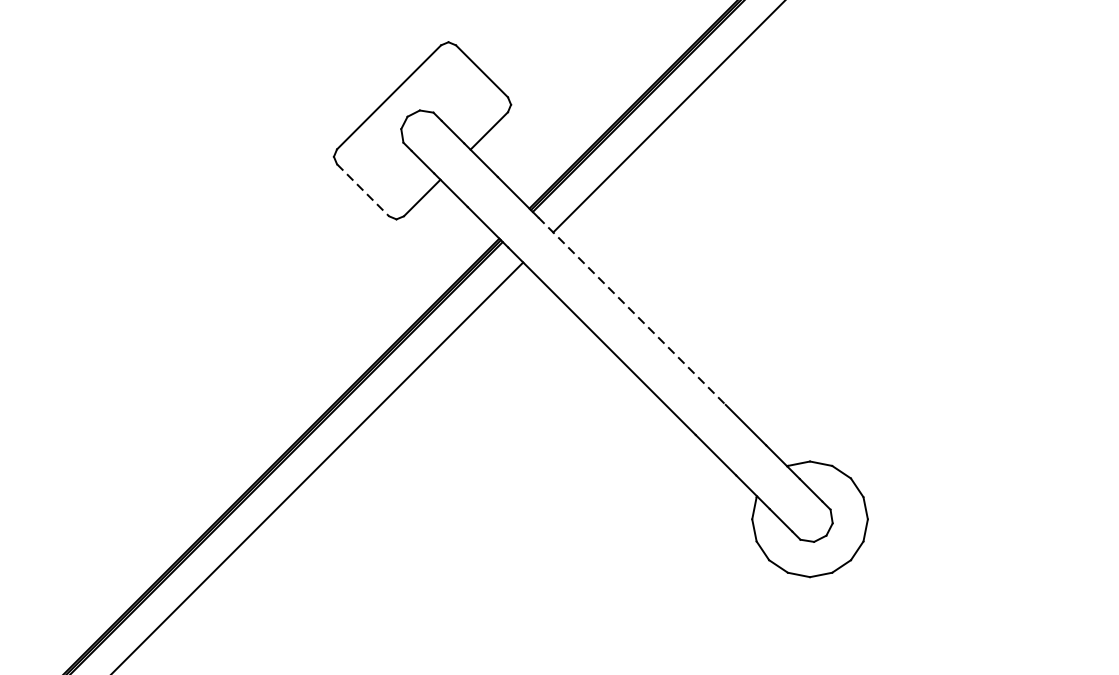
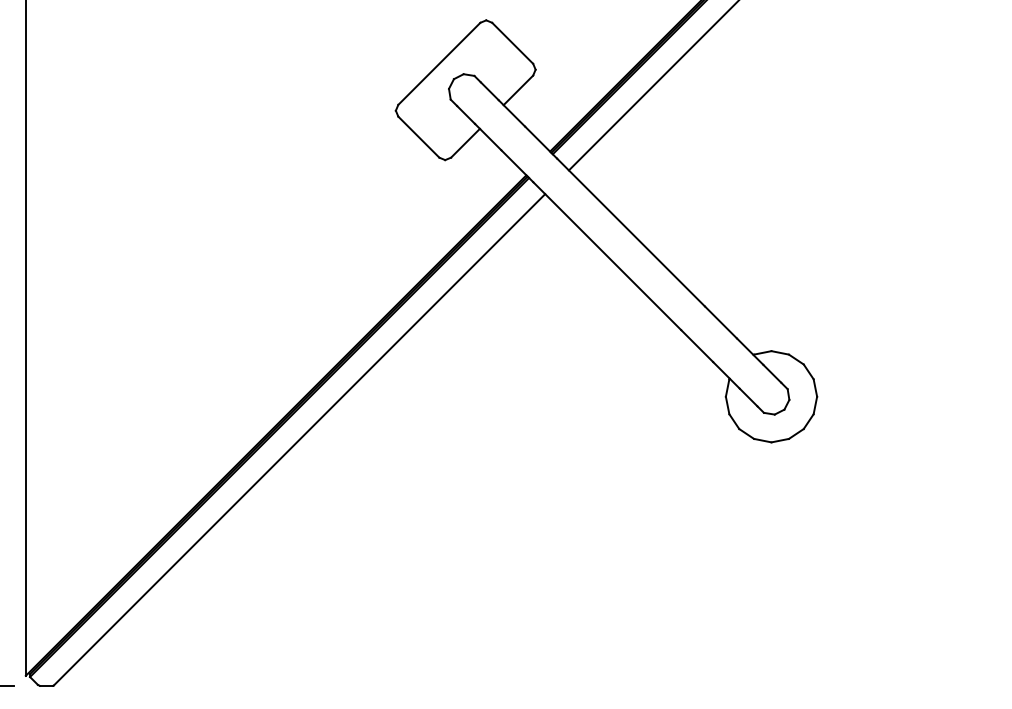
line: (363, 190) -> (419, 137), dashed -> solid
line: (632, 311) -> (631, 232), dashed -> solid

